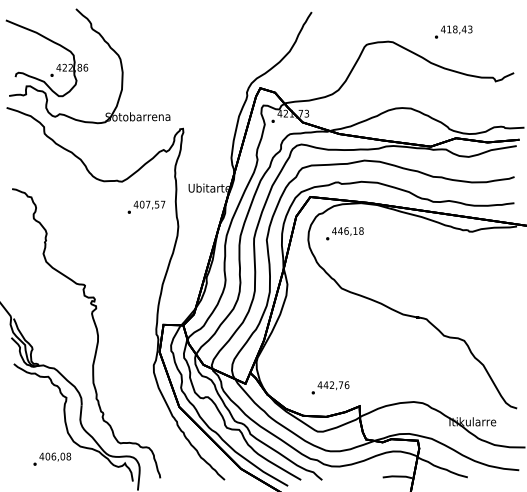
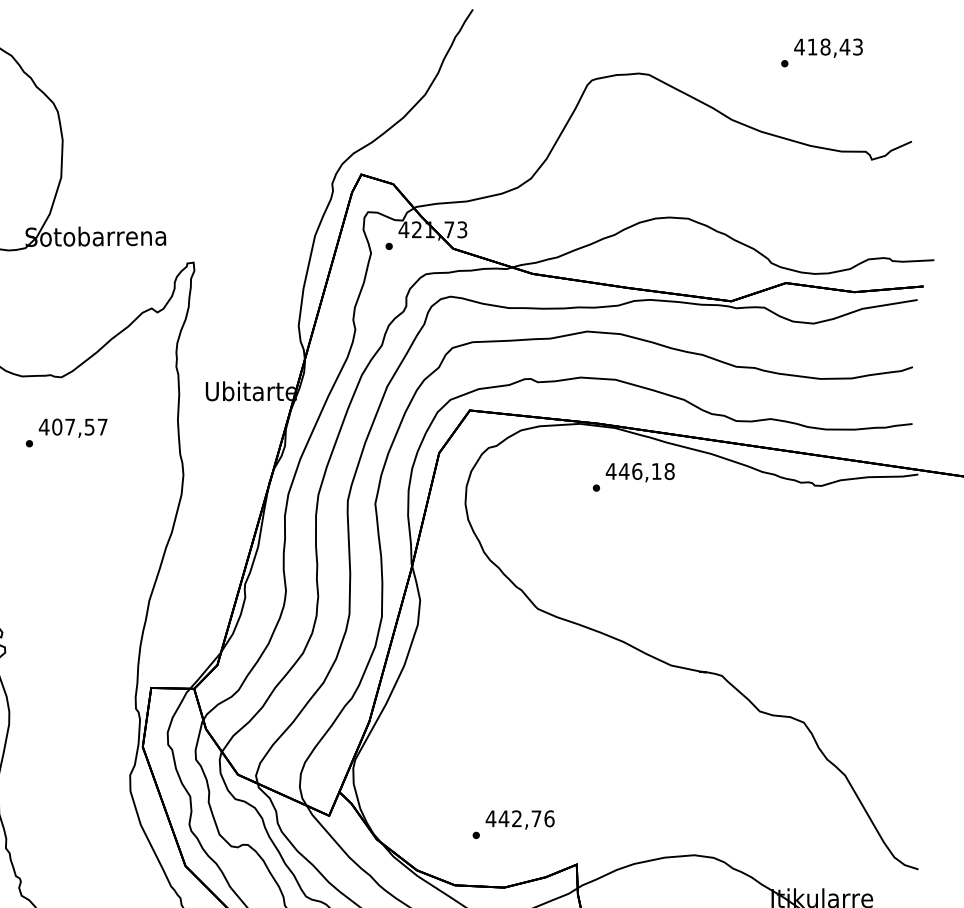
text: (453, 31) -> (821, 51), moved
text: (146, 206) -> (66, 431), moved
text: (344, 233) -> (632, 476), moved

